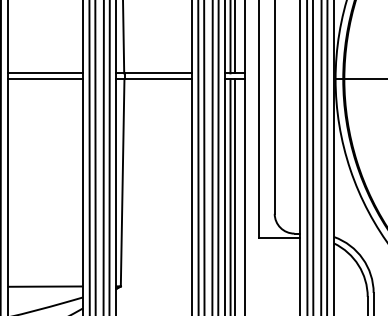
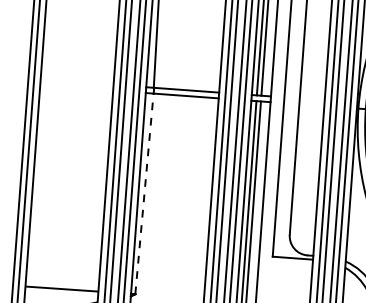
line: (44, 73) -> (76, 82), removed
line: (44, 79) -> (76, 88), removed
line: (122, 182) -> (144, 193), solid -> dashed

